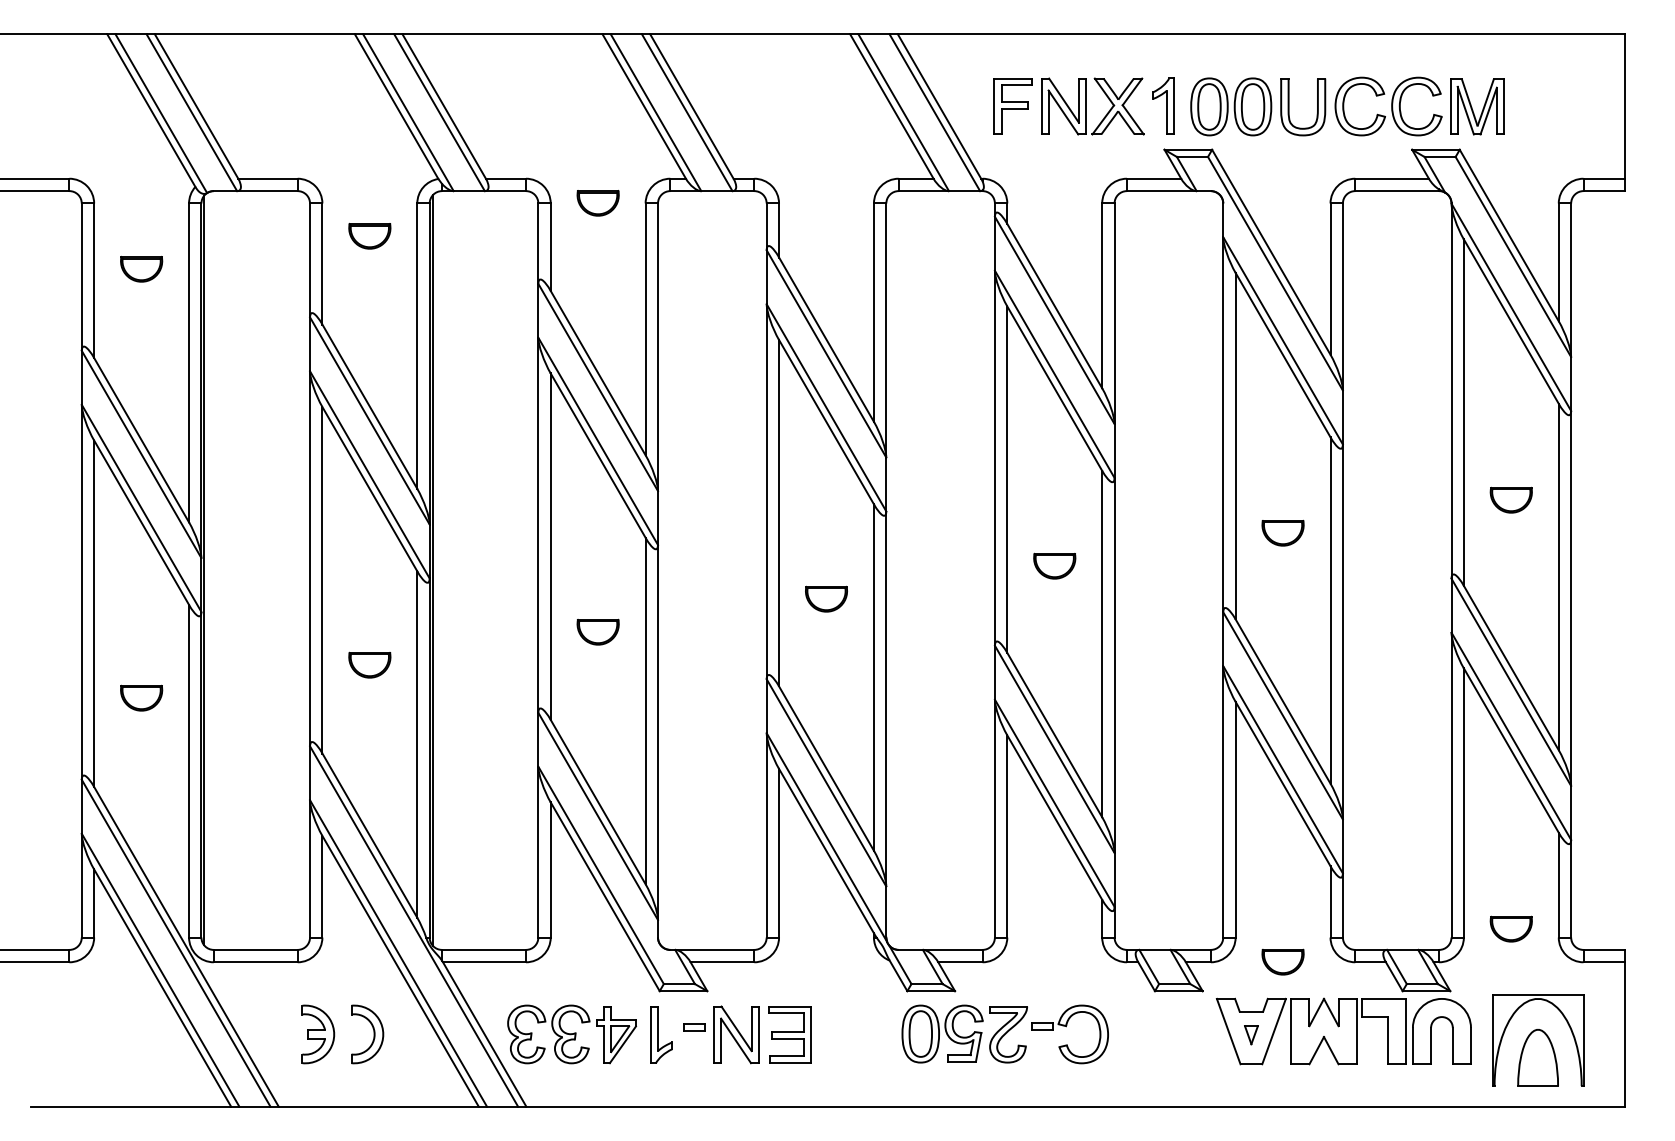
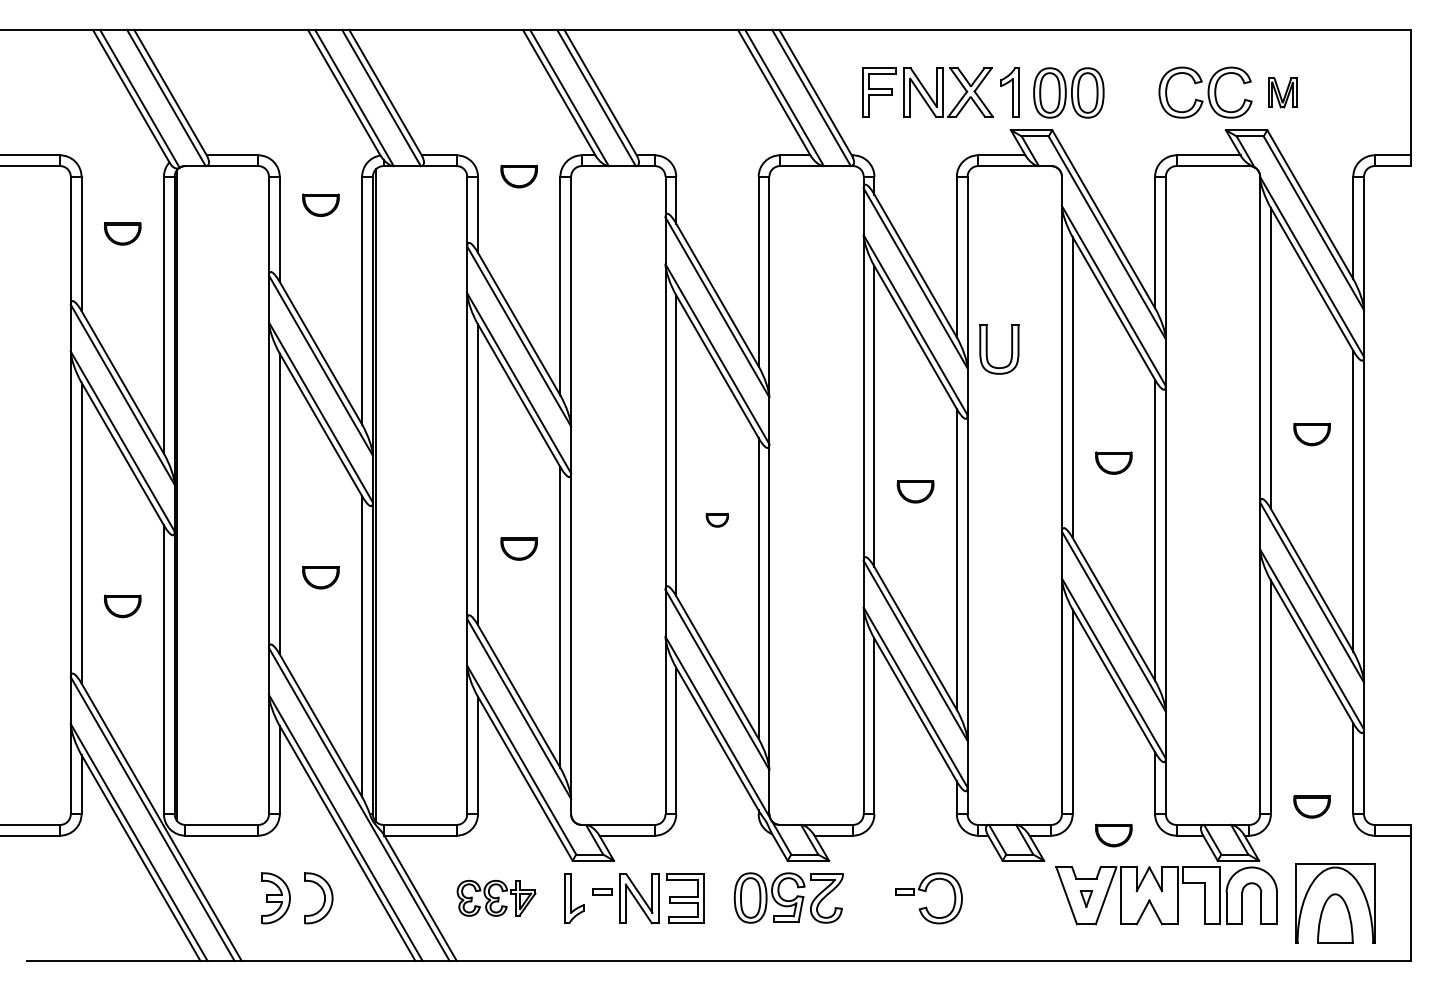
part: (1477, 106) -> (1282, 92), size x0.6
part: (1289, 107) -> (987, 349), moved
part: (826, 598) -> (717, 519), size x0.6
part: (964, 1033) -> (788, 897), moved
part: (571, 1034) -> (496, 898), size x0.7

